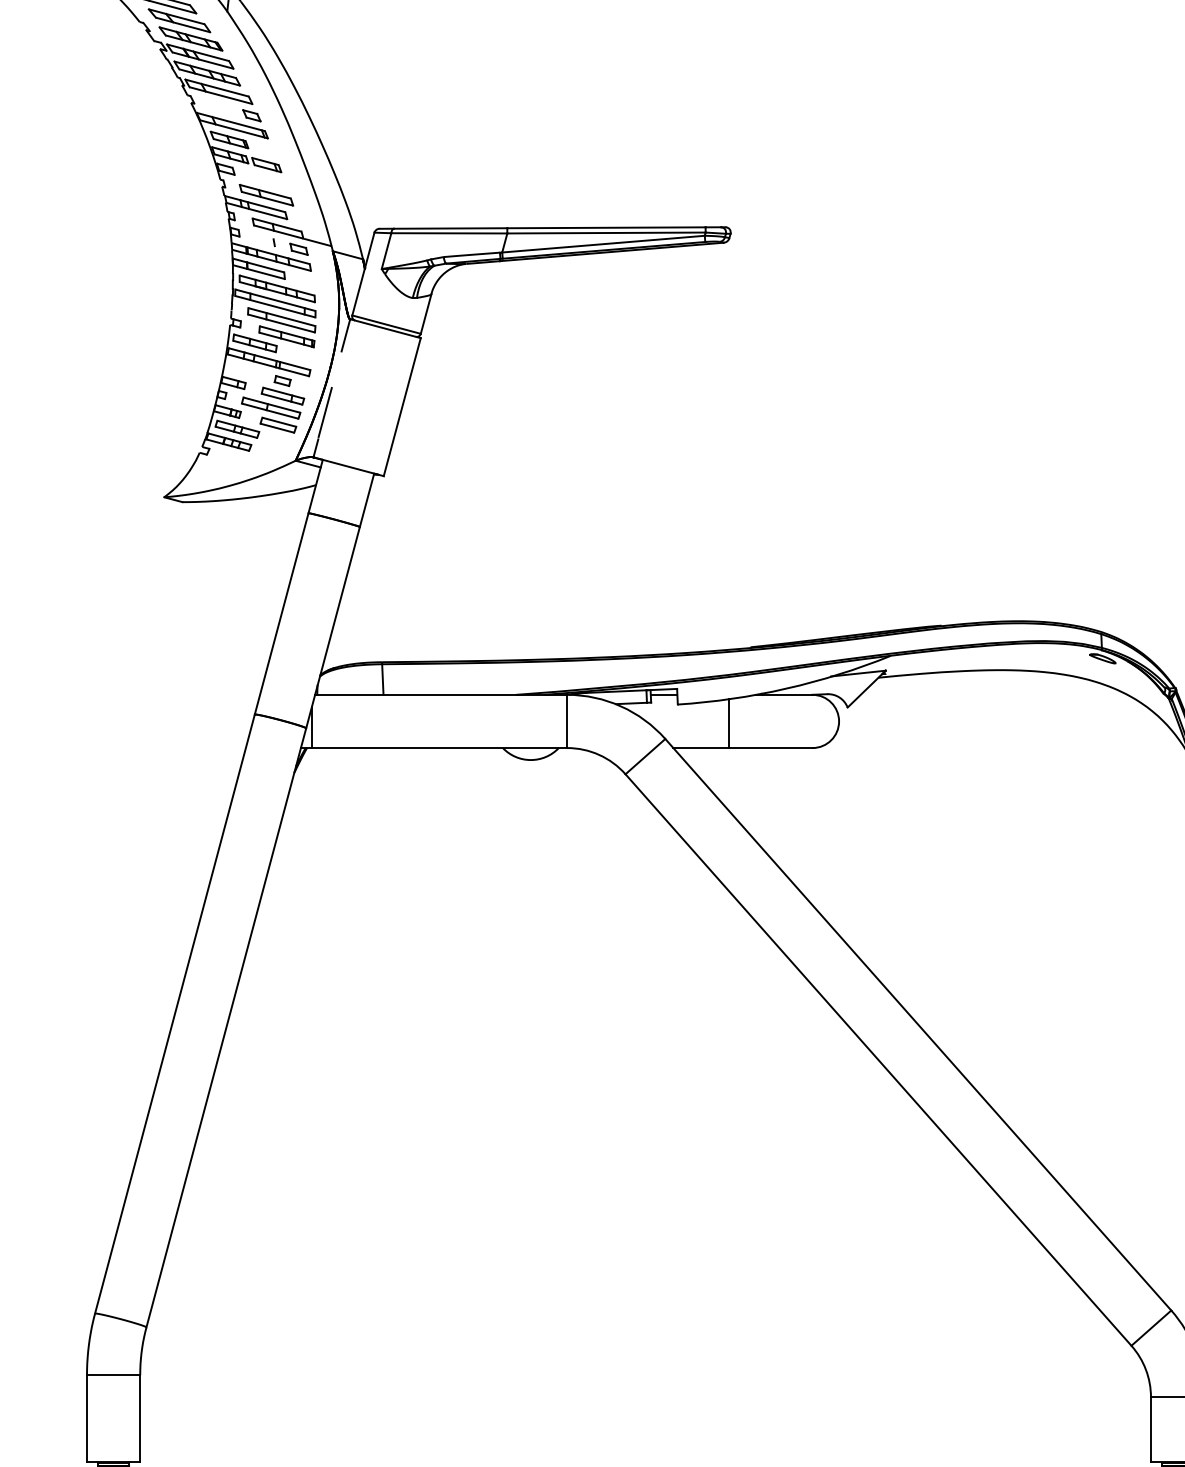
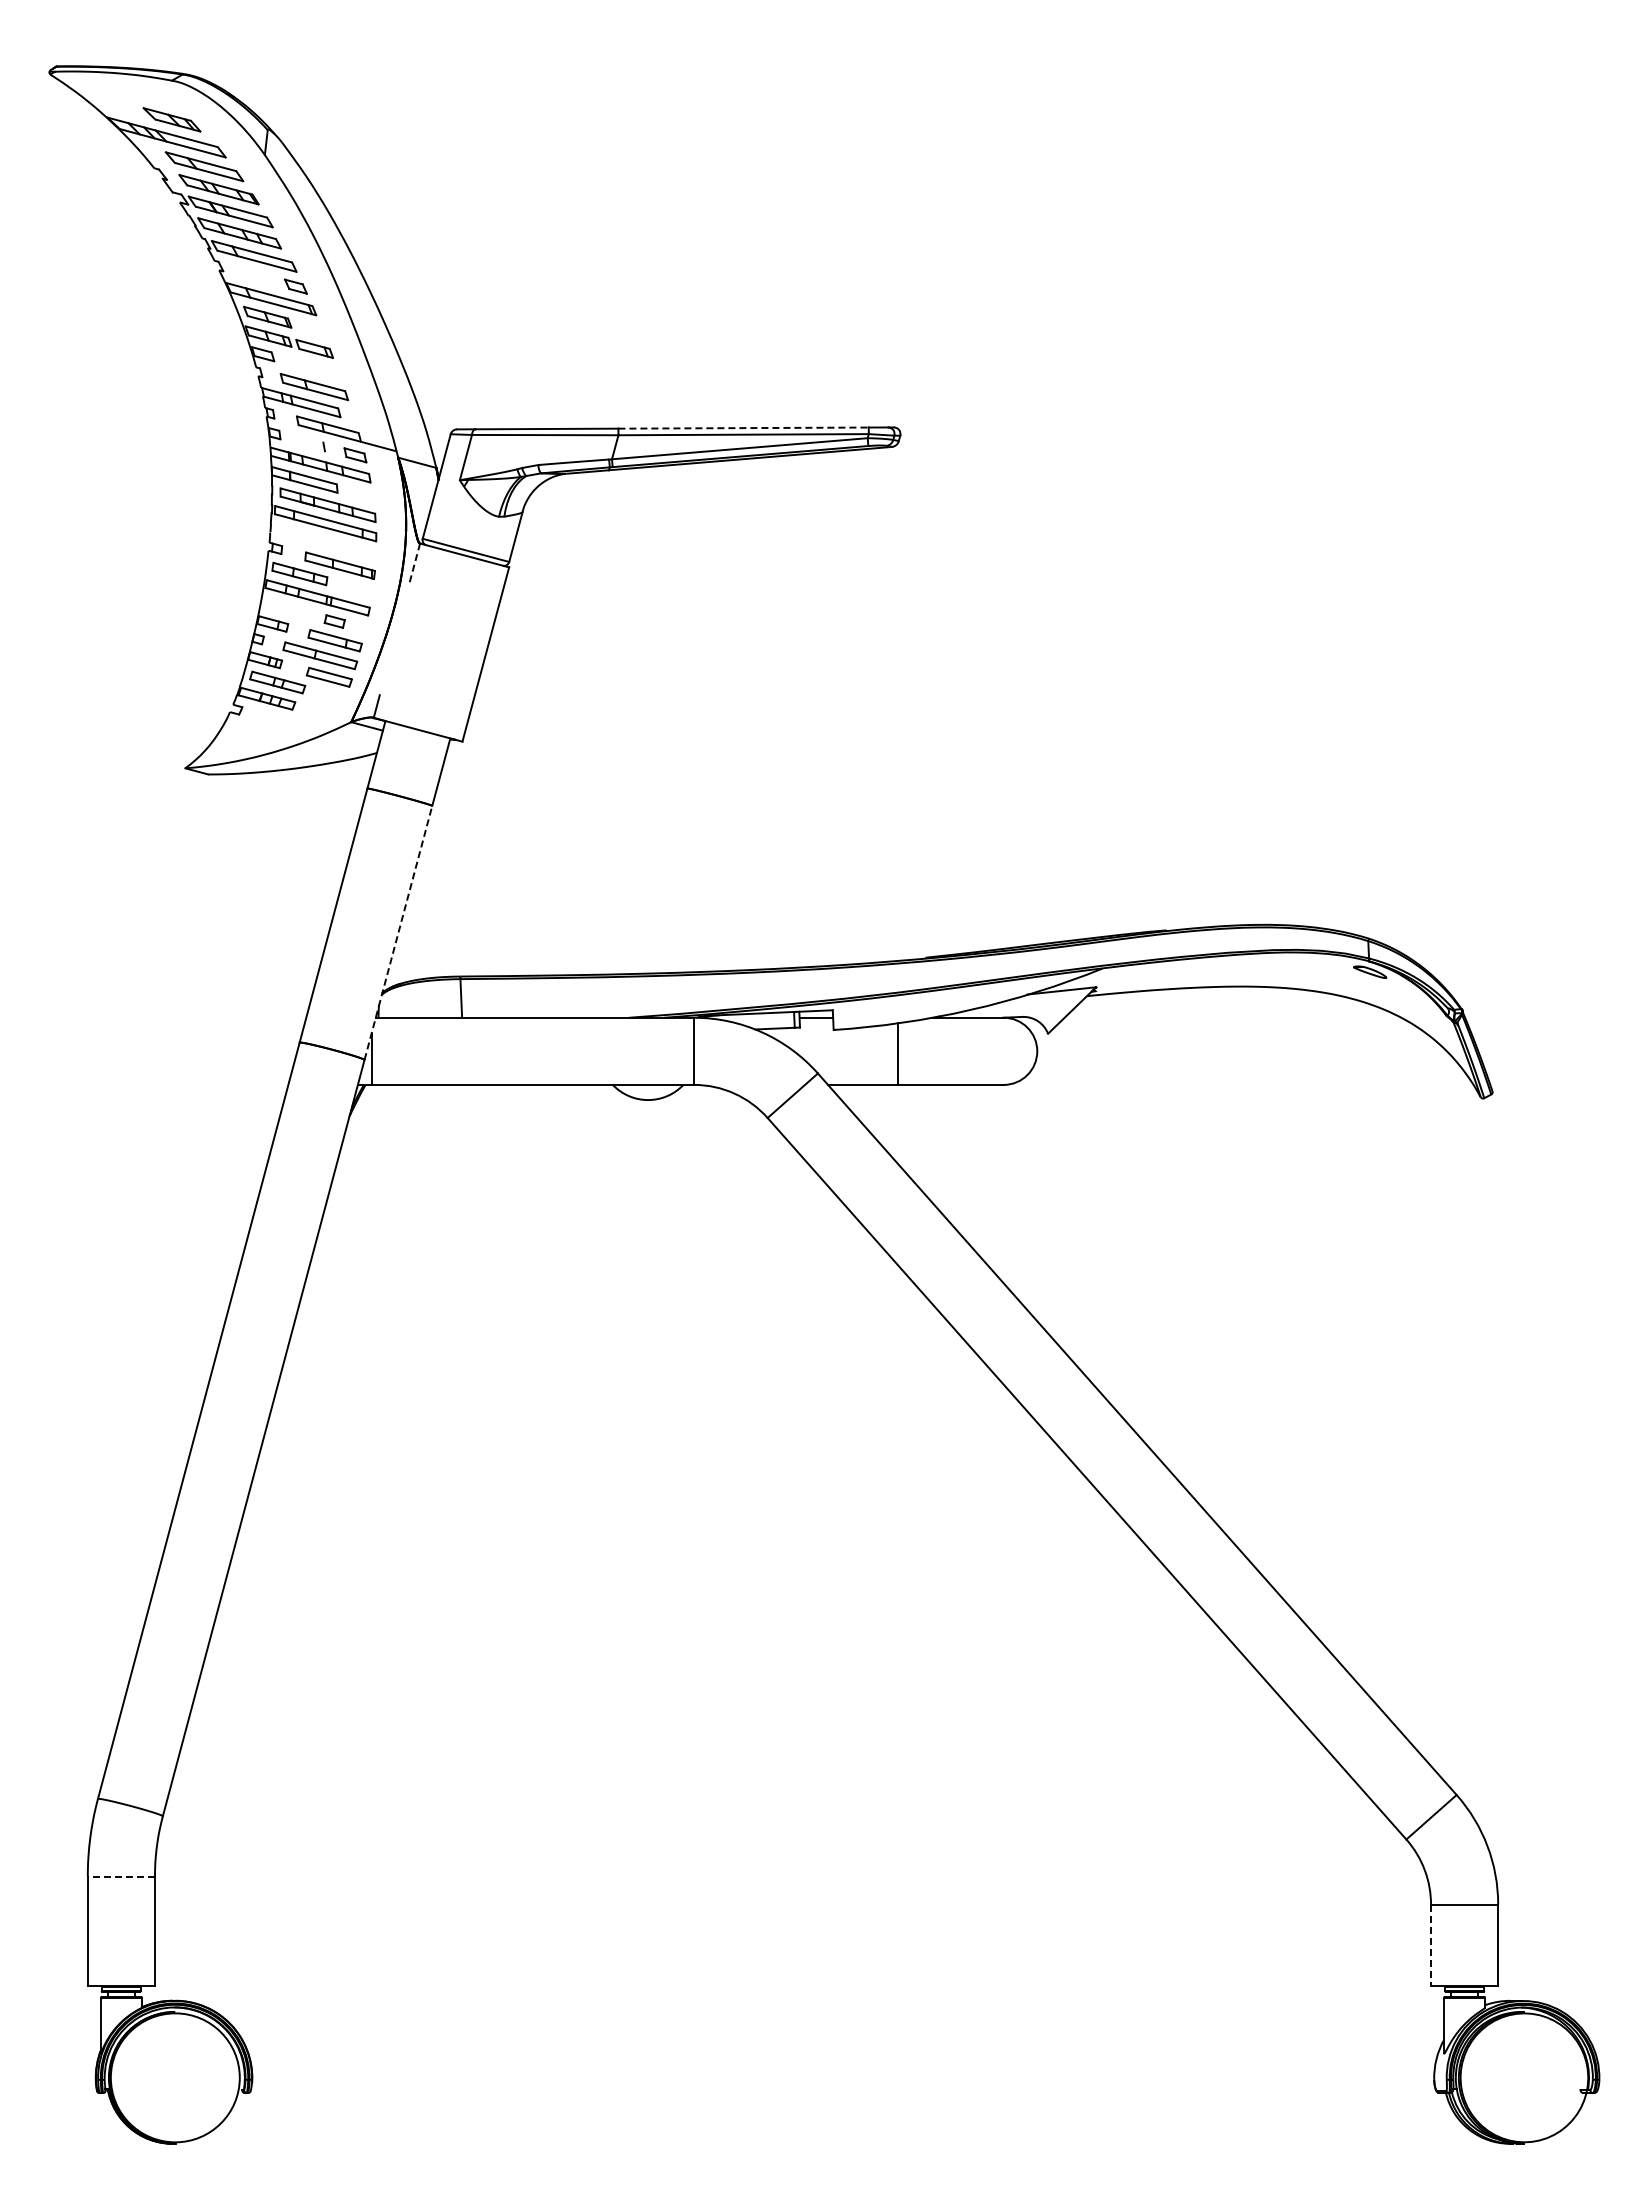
line: (607, 228) -> (744, 428), solid -> dashed
part: (281, 319) -> (333, 544), removed
line: (345, 335) -> (414, 564), solid -> dashed
line: (325, 412) -> (388, 661), removed
line: (333, 627) -> (398, 932), solid -> dashed
line: (113, 1375) -> (121, 1876), solid -> dashed
line: (1151, 1429) -> (1431, 1945), solid -> dashed

